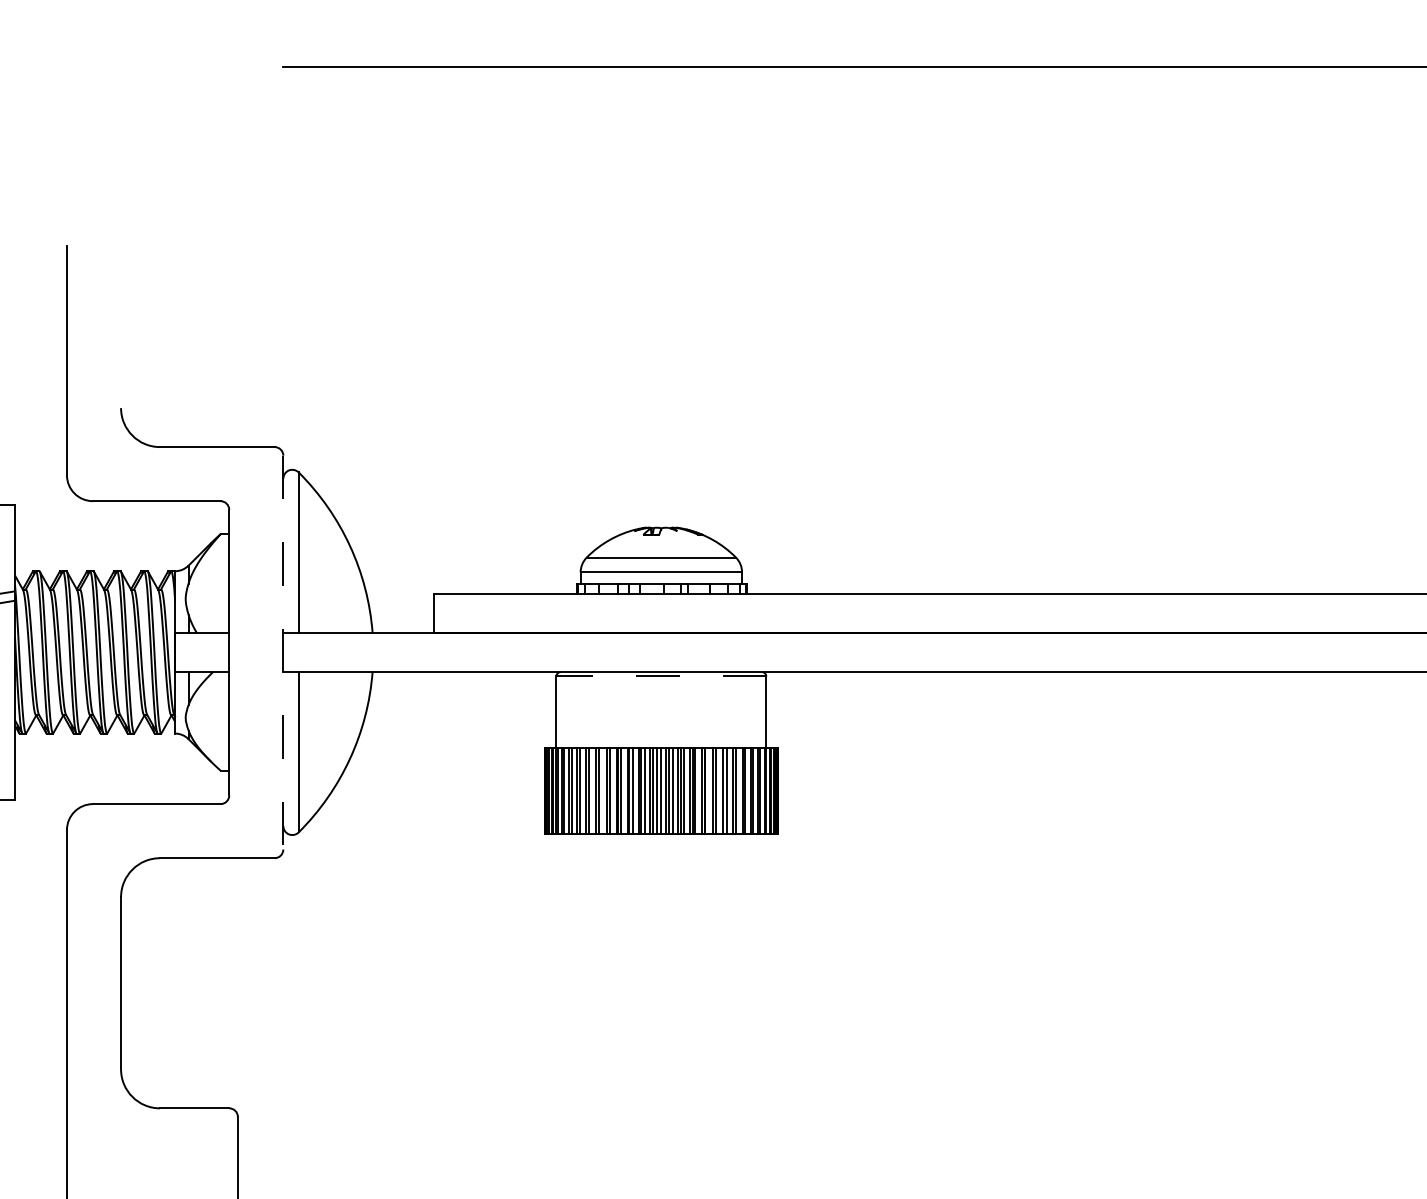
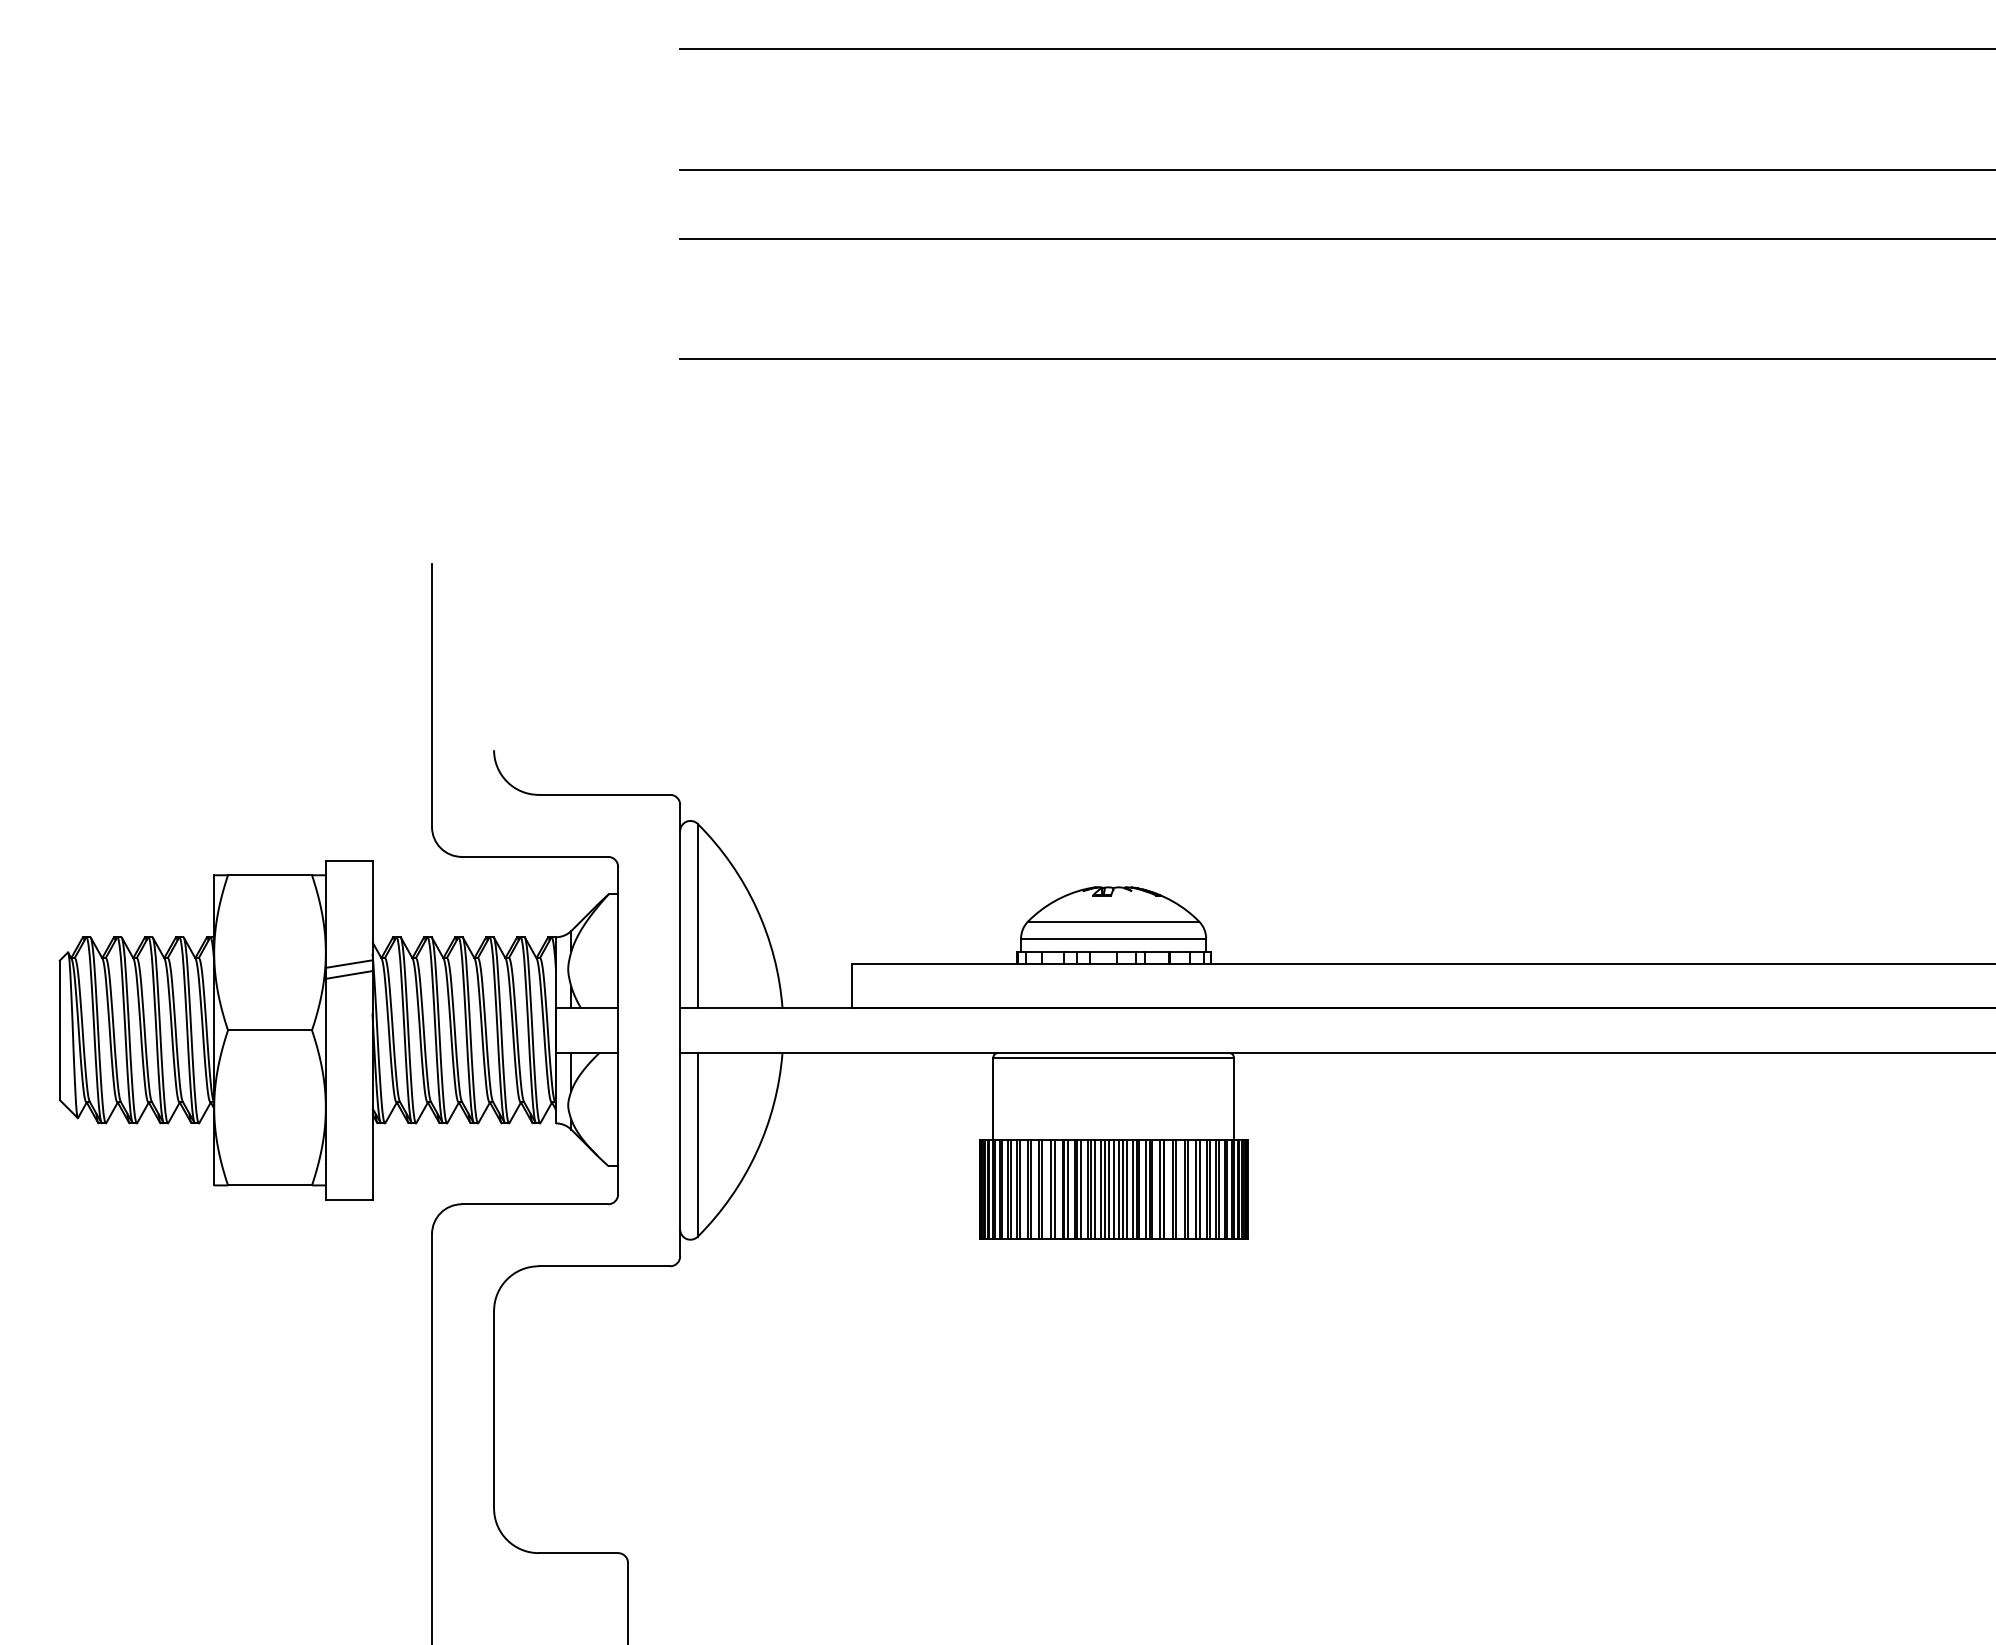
line: (283, 652) -> (680, 1030), dashed -> solid
line: (661, 676) -> (1113, 1057), dashed -> solid

